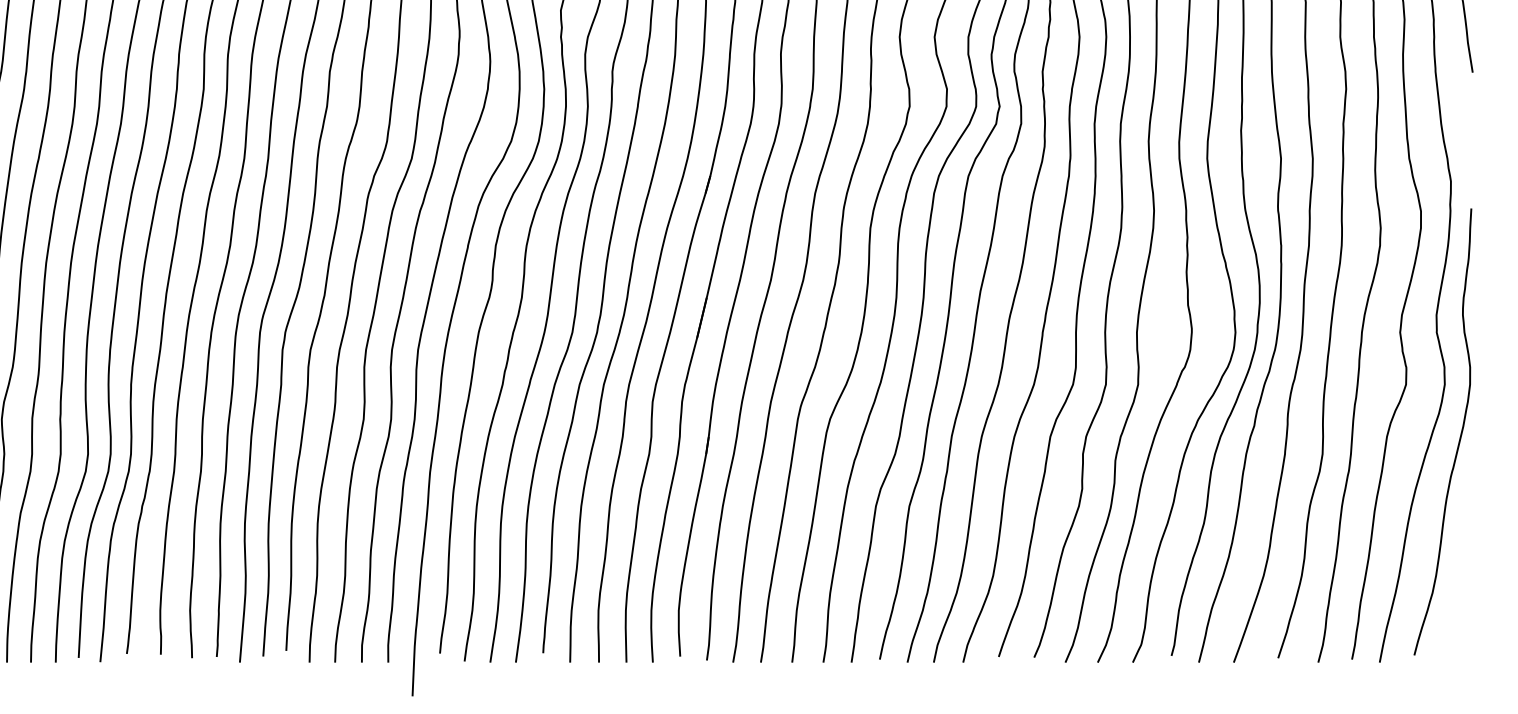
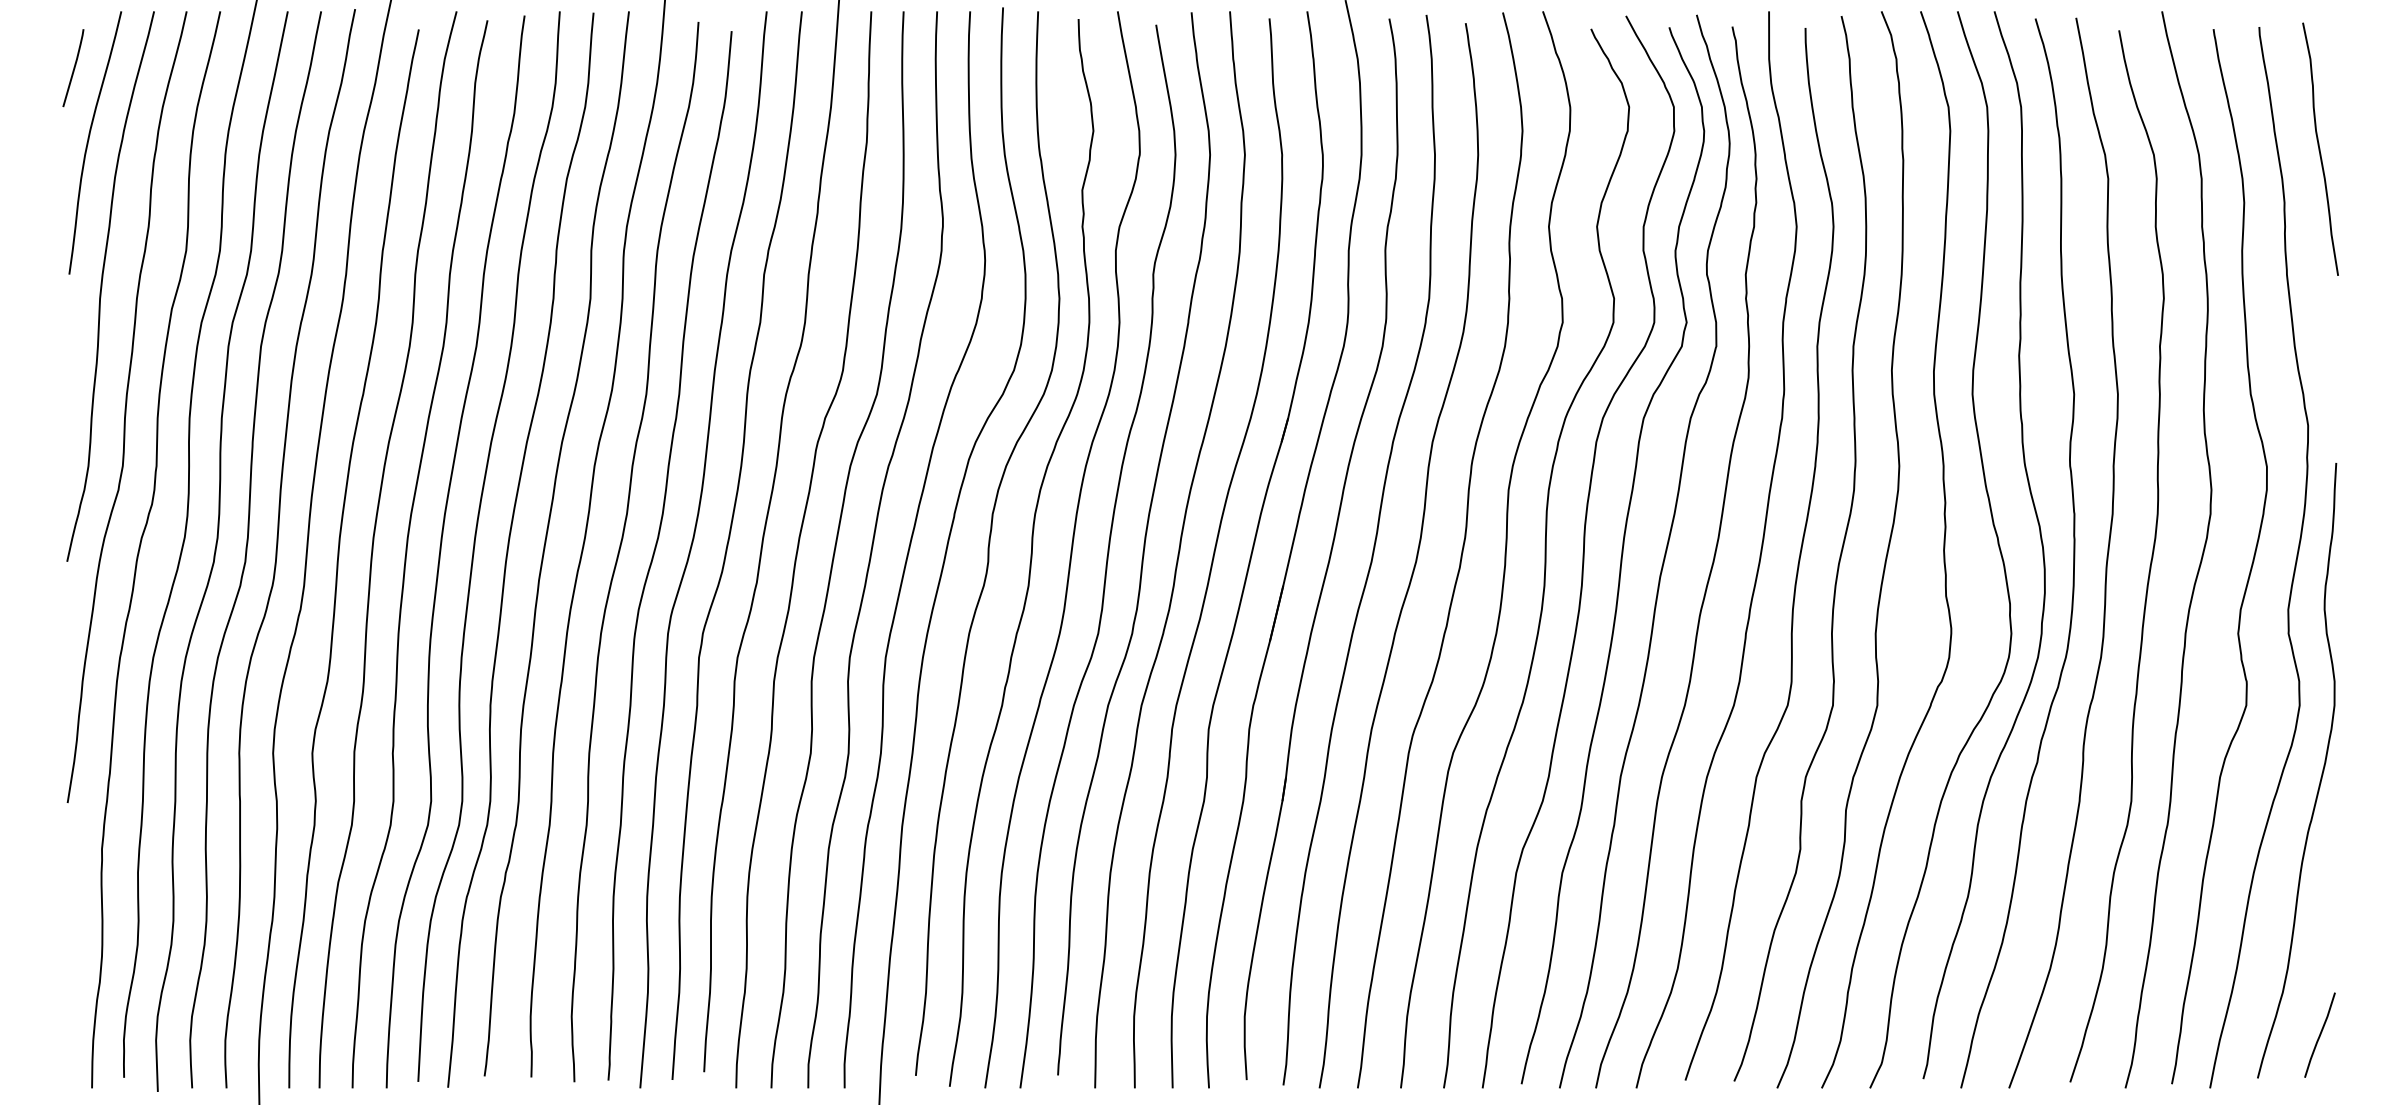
curve: (1459, 623) -> (2319, 1034), added

